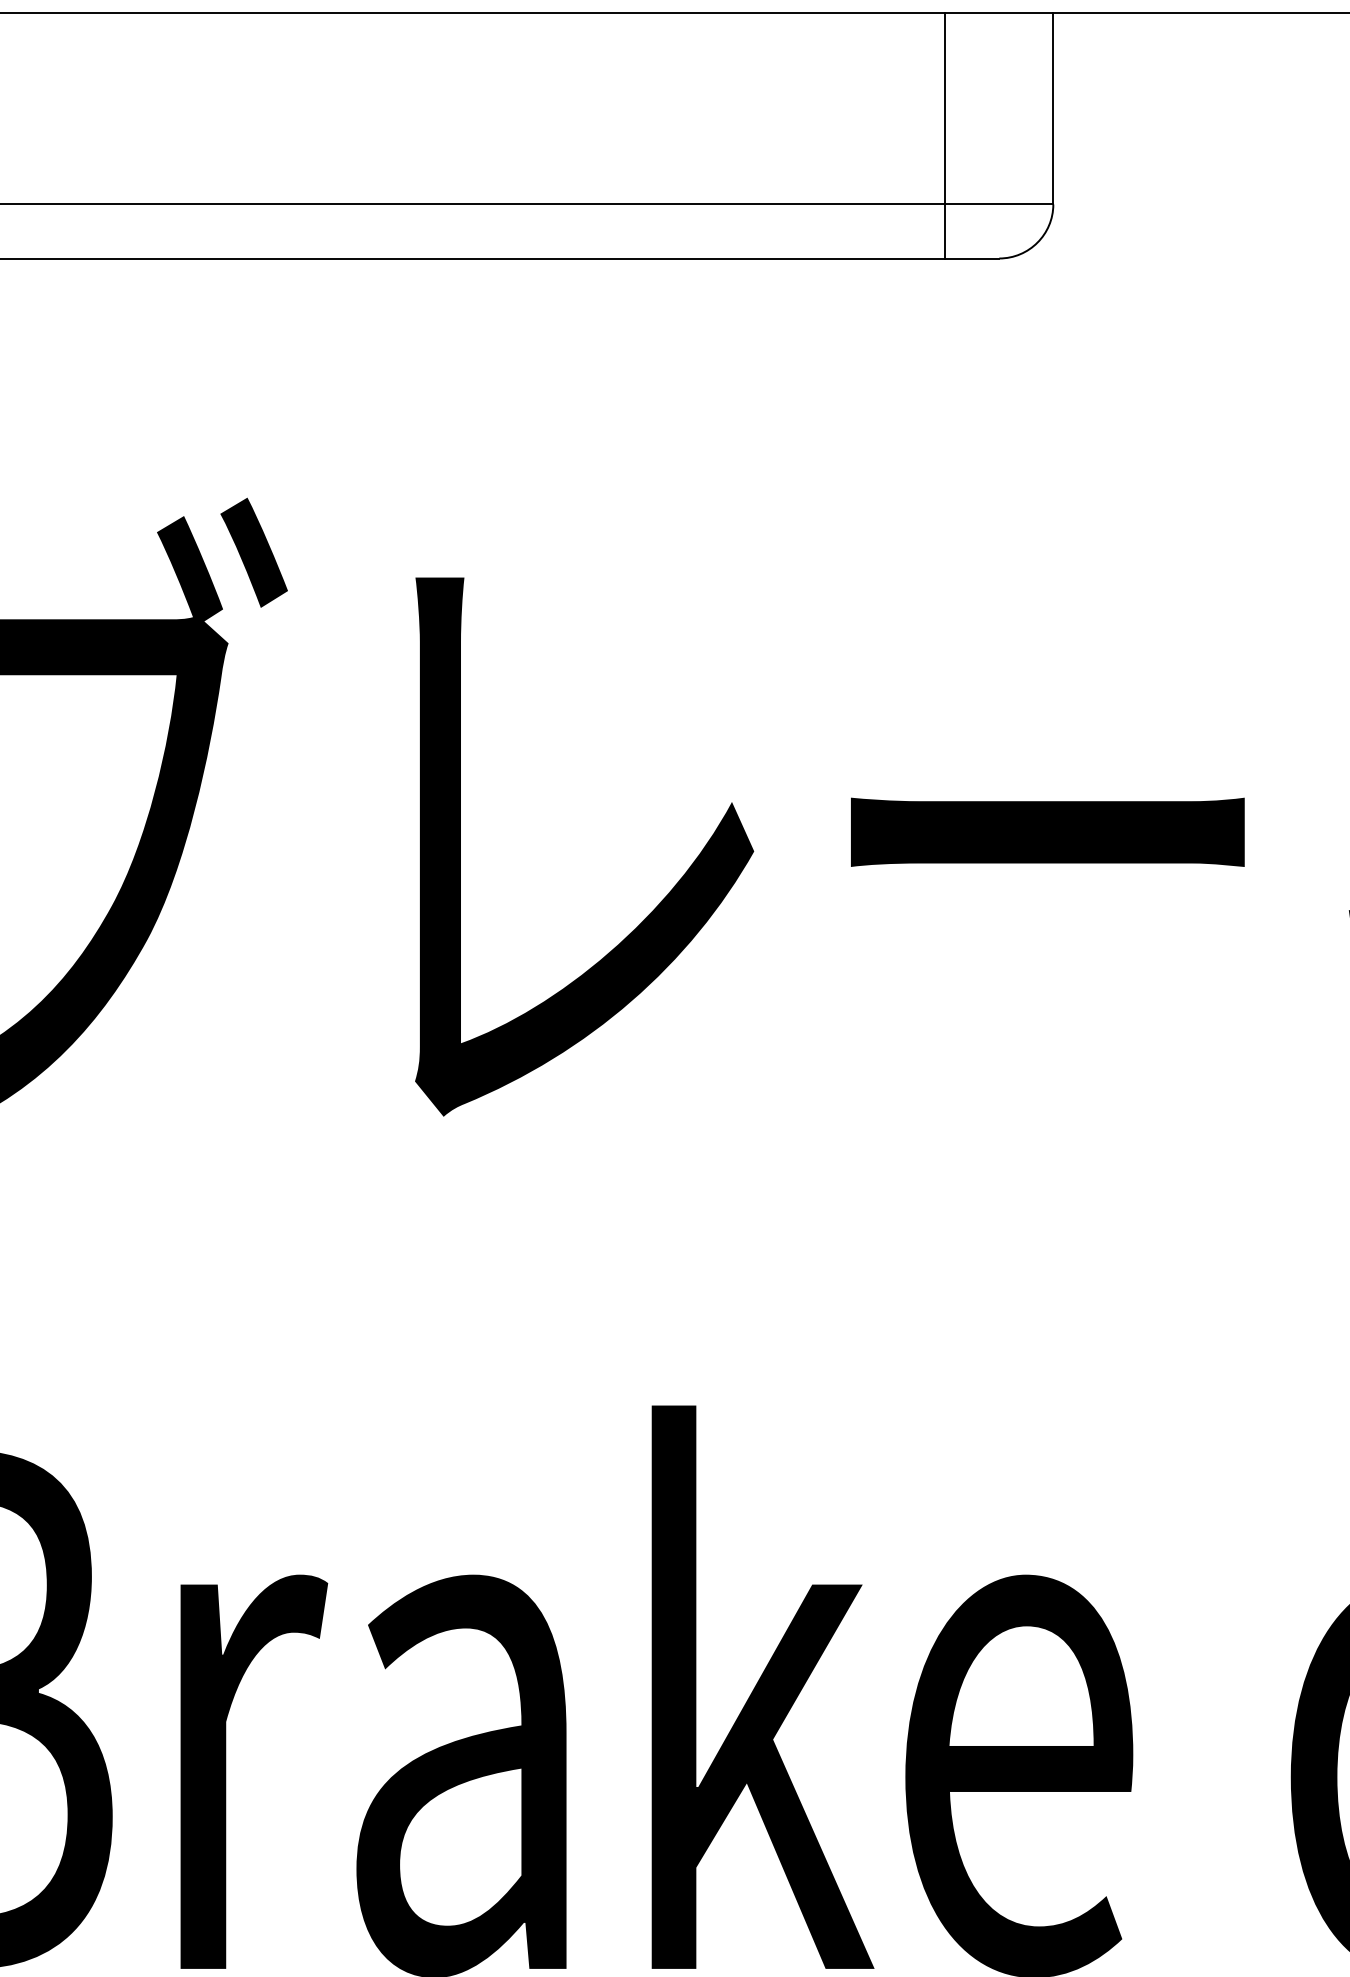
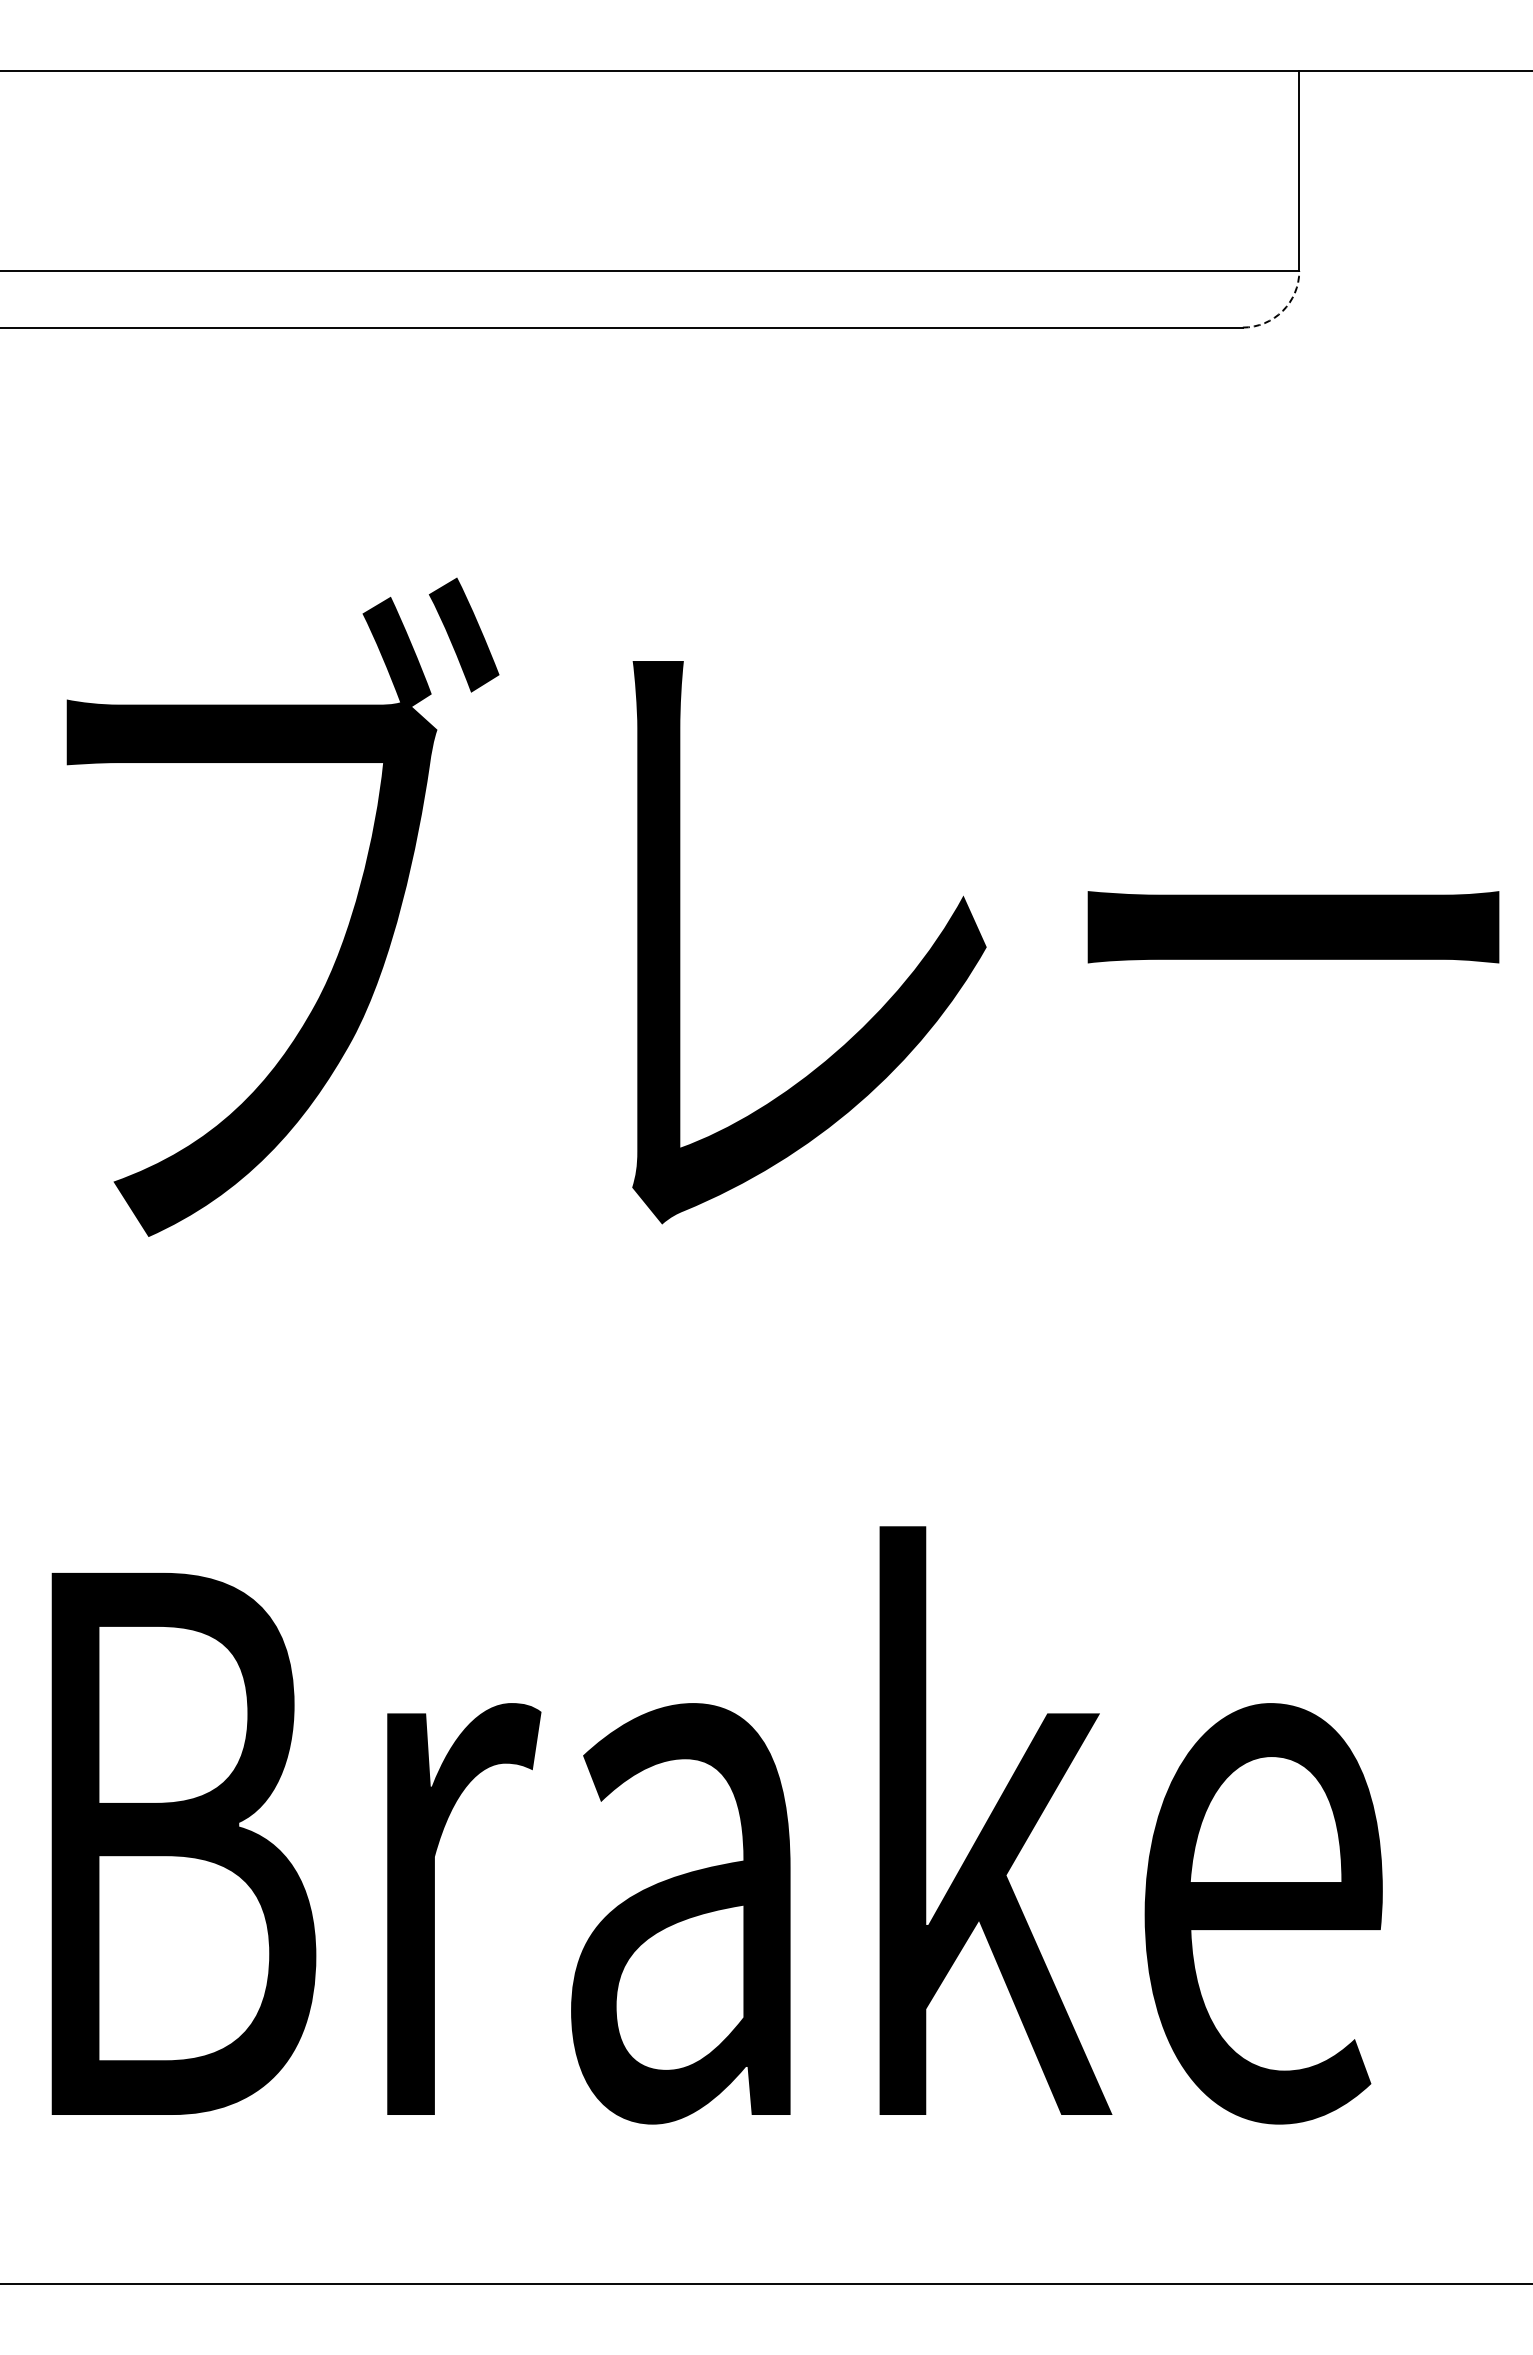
line: (945, 134) -> (1186, 198), removed
arc: (1037, 243) -> (1282, 311), solid -> dashed

